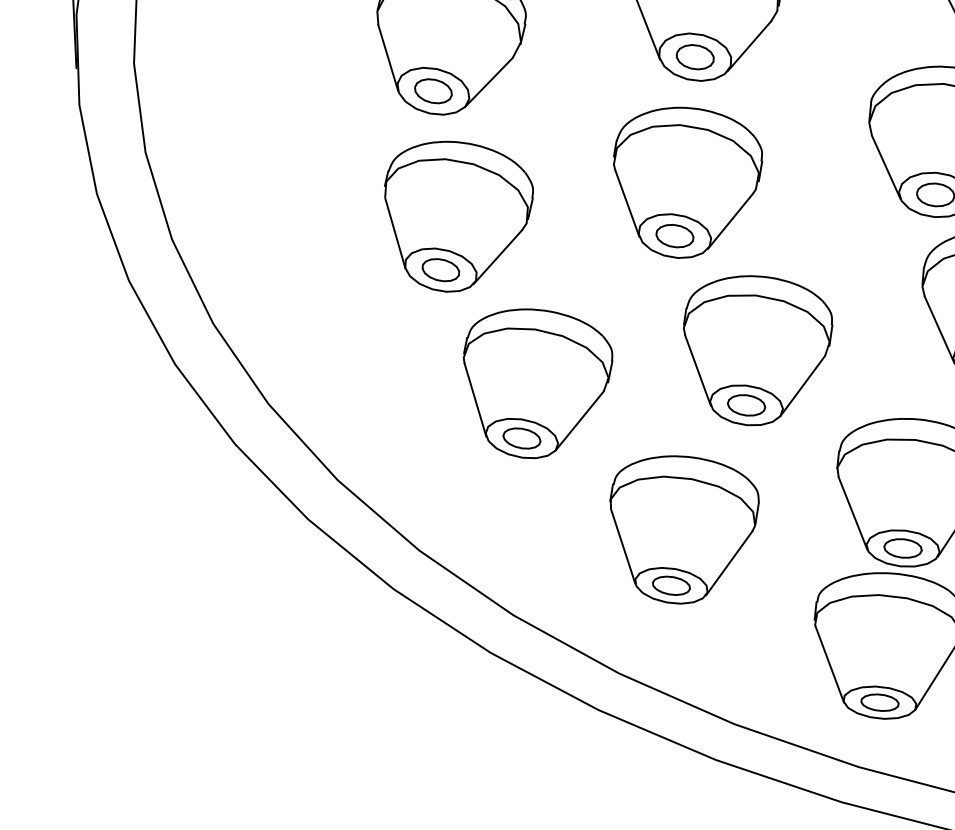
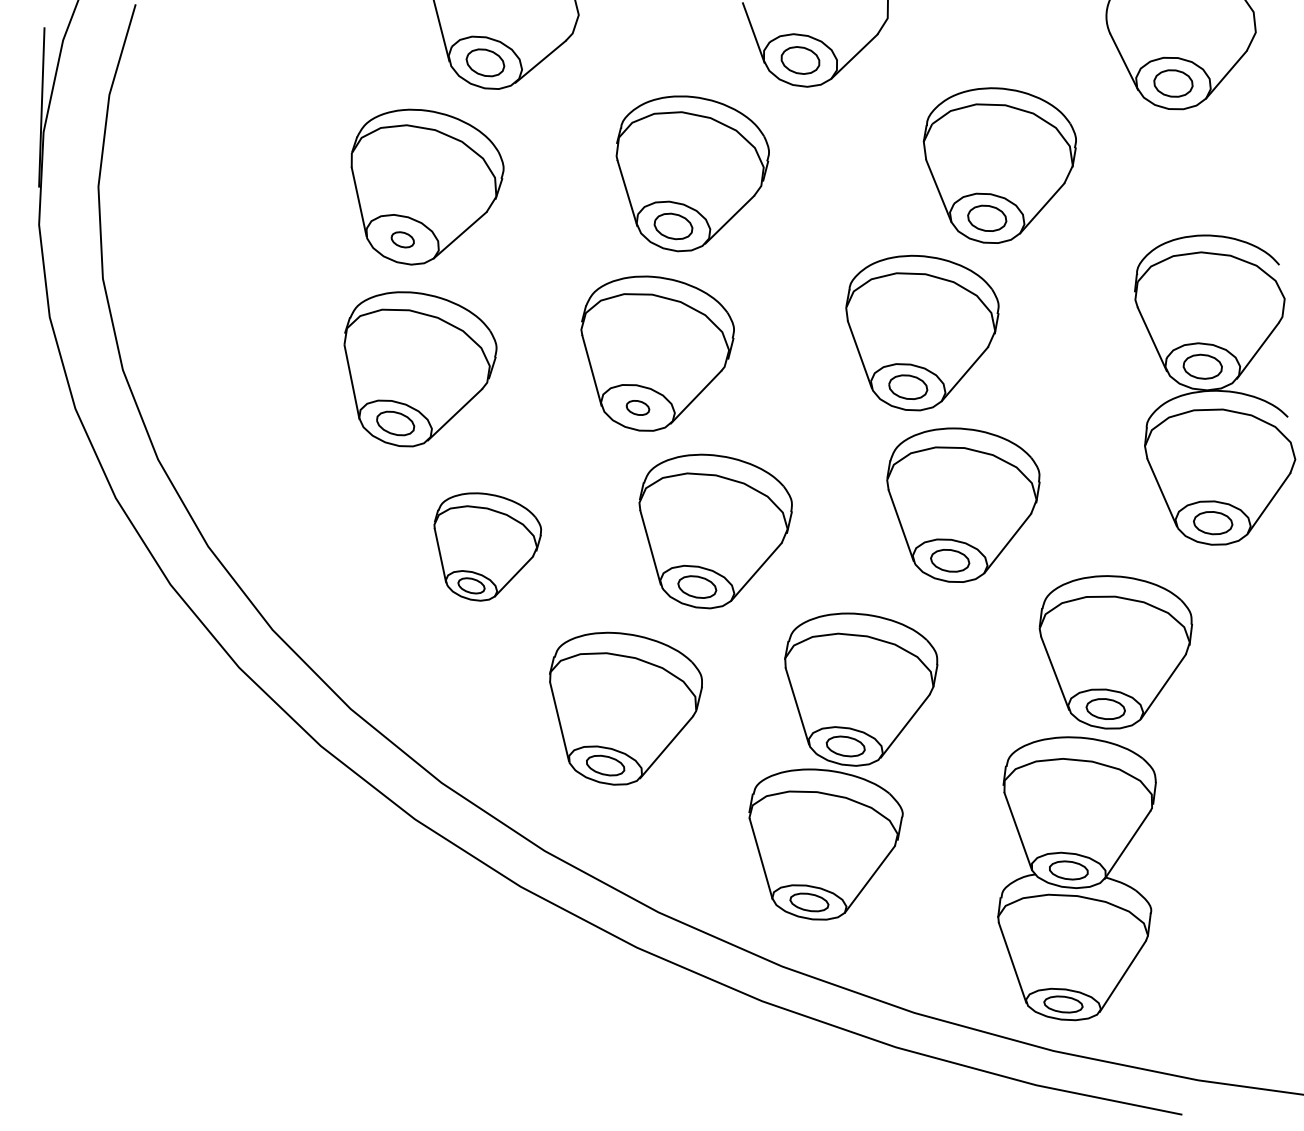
part: (433, 91) -> (402, 239), size x0.6
part: (674, 235) -> (637, 407), size x0.6
part: (539, 382) -> (487, 546), size x0.7

